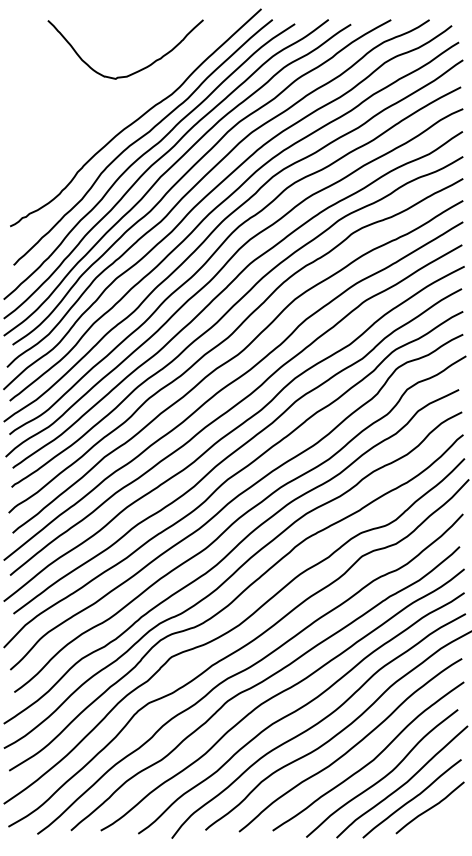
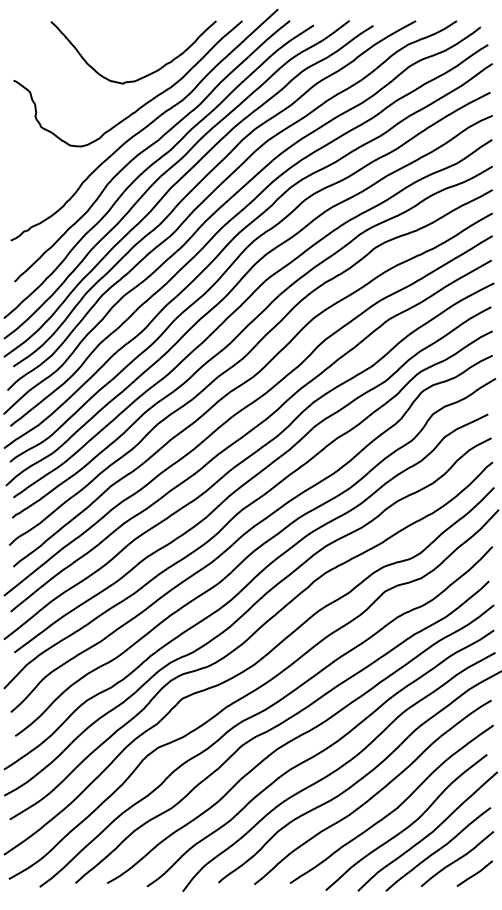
curve: (133, 99) -> (141, 105), added
line: (446, 821) -> (474, 873), added

